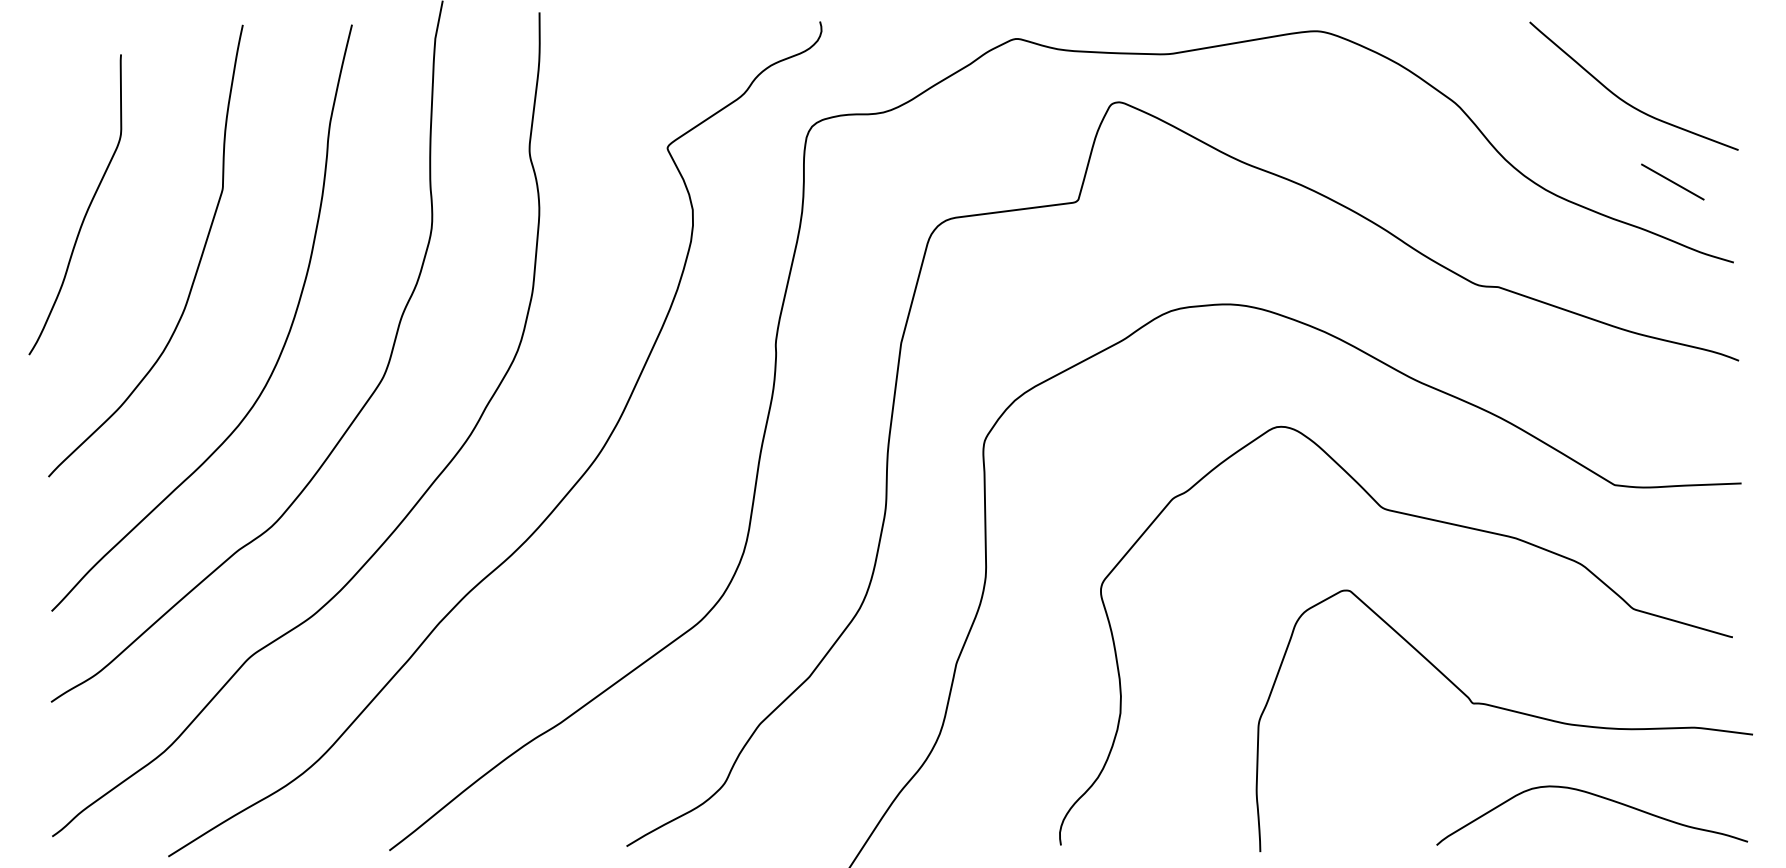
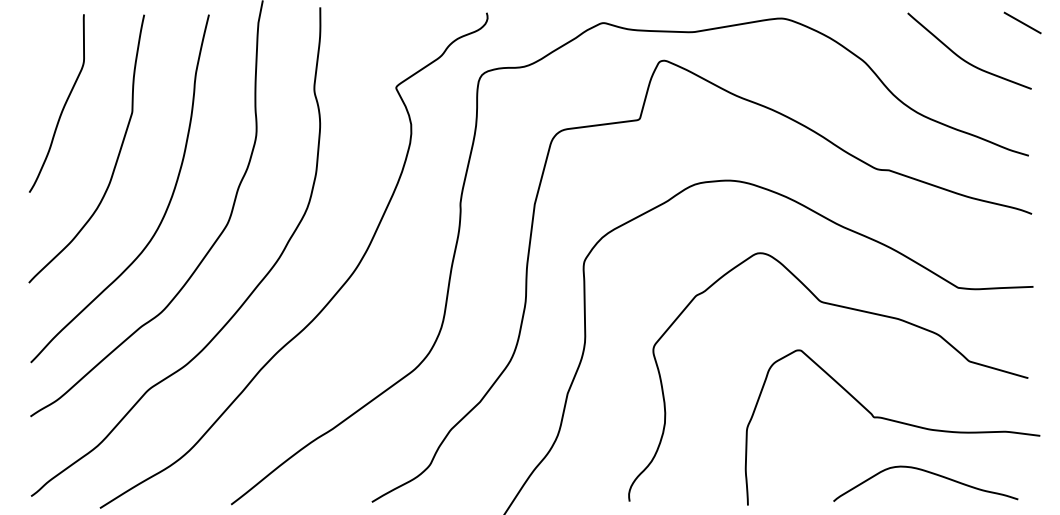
line: (1672, 181) -> (1022, 22), moved
curve: (84, 211) -> (62, 107), moved
curve: (1598, 798) -> (929, 473), moved

